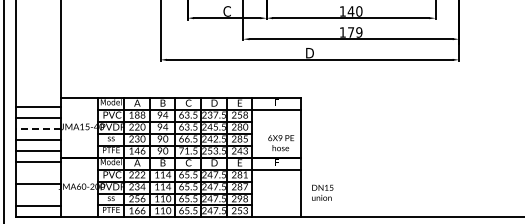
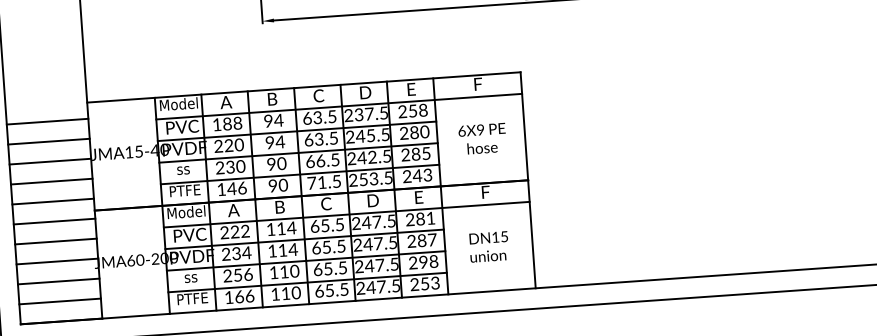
line: (38, 128) -> (50, 160), dashed -> solid
text: (281, 143) -> (483, 139), moved
line: (37, 173) -> (54, 242), added
text: (322, 192) -> (488, 246), moved
line: (37, 195) -> (57, 281), added

